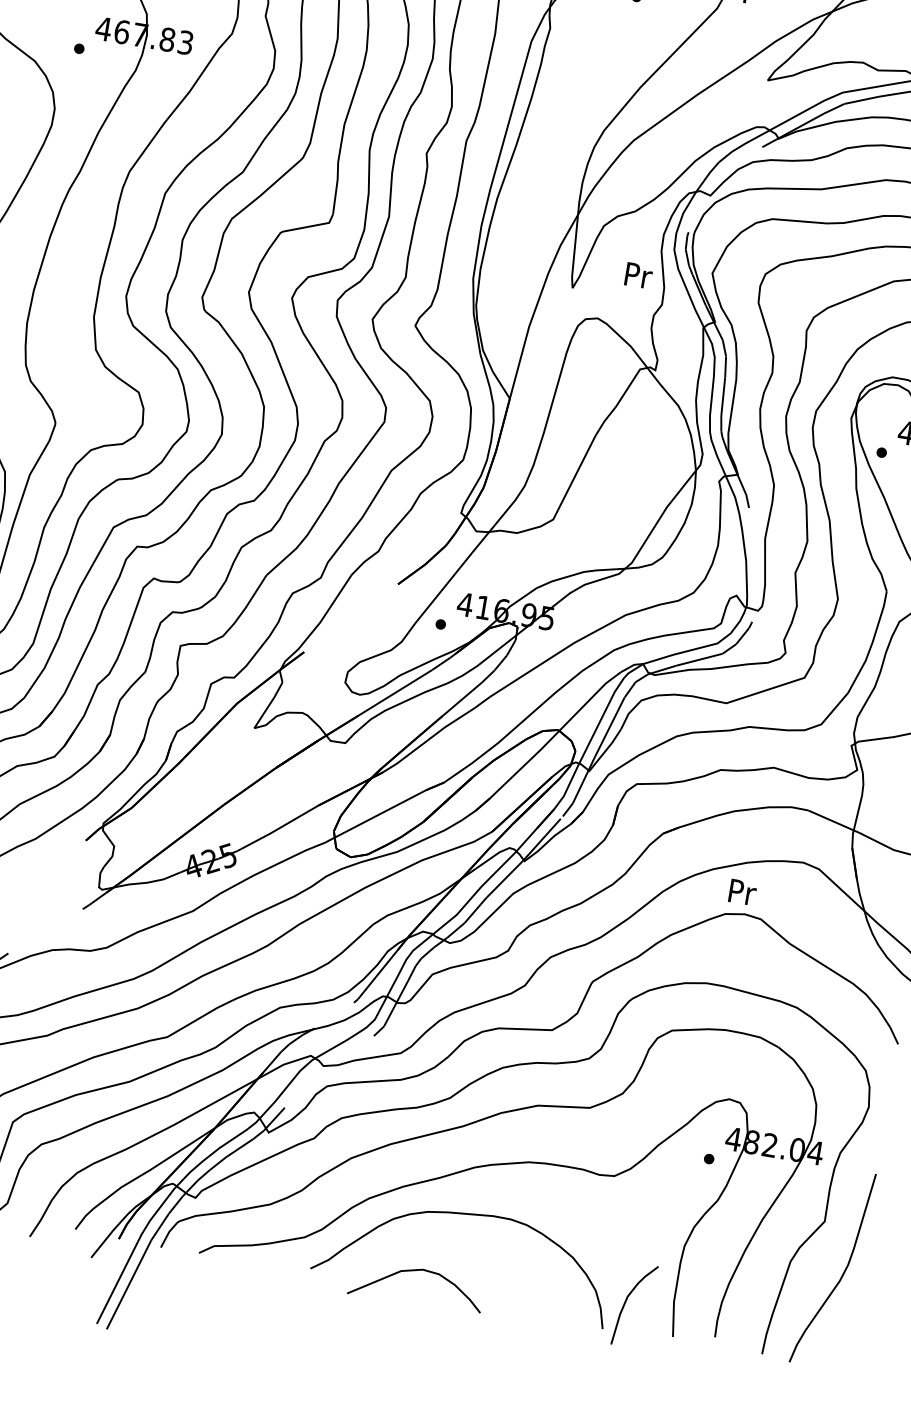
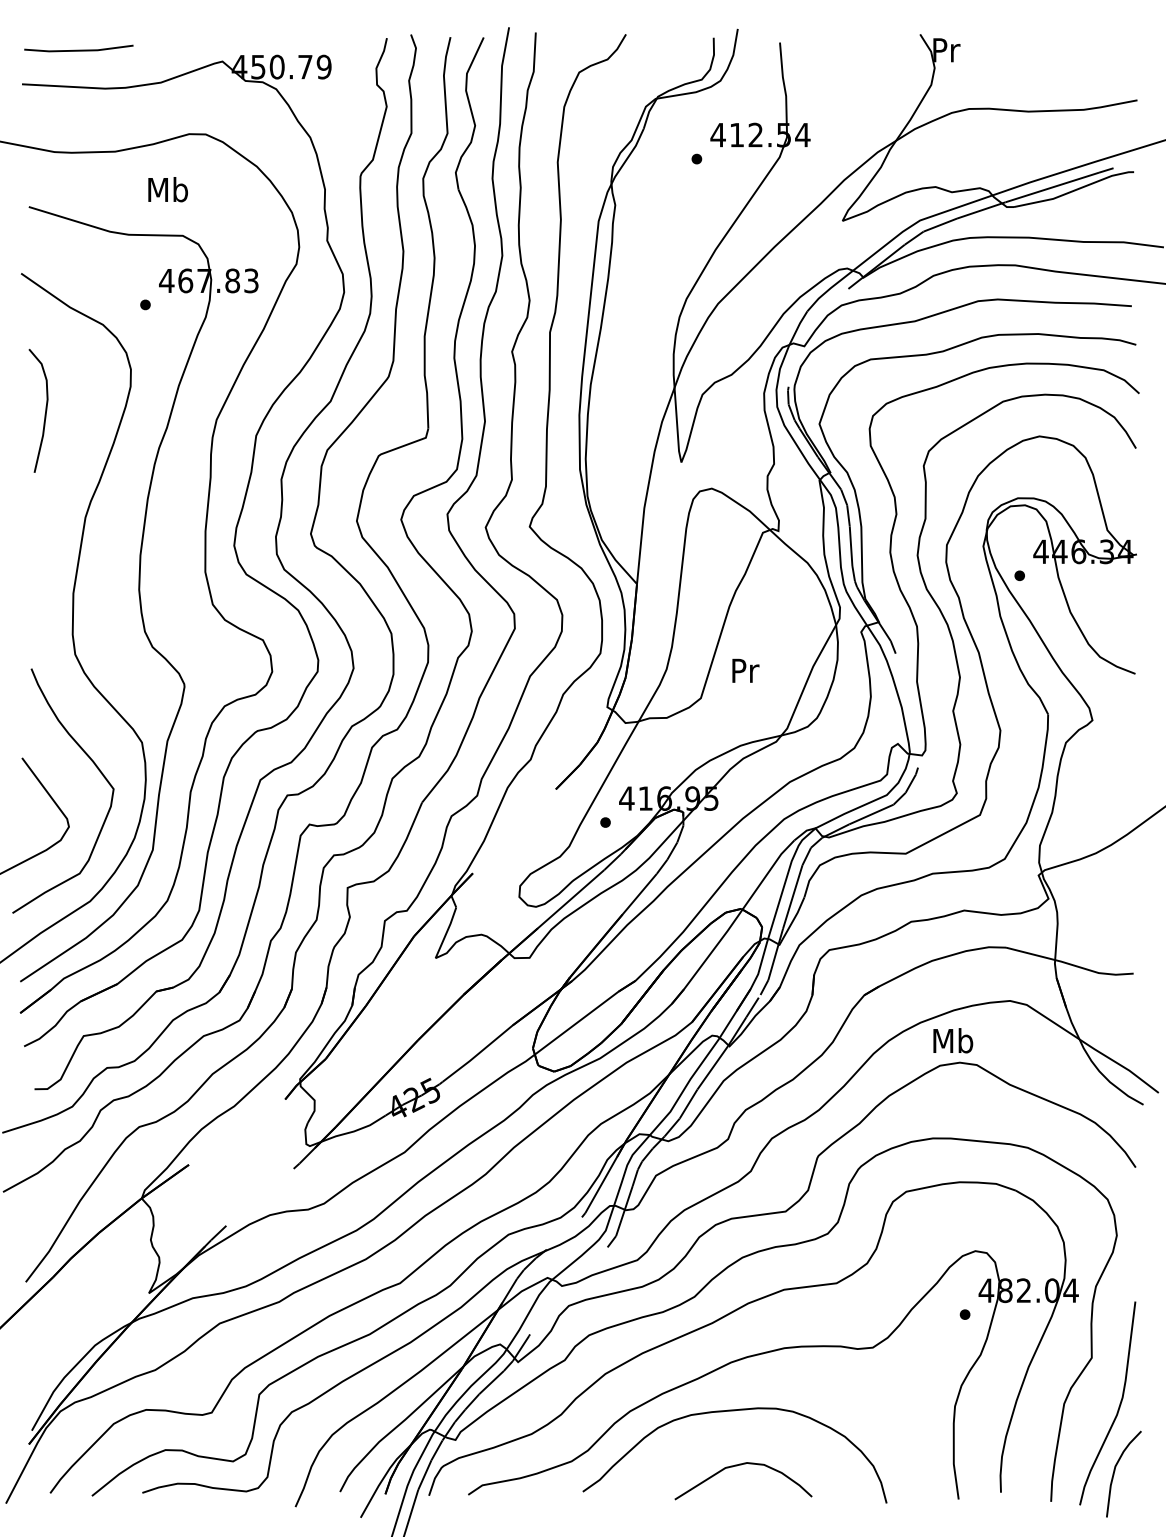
text: (638, 275) -> (745, 670), moved
text: (742, 891) -> (953, 1040), Pr -> Mb
curve: (417, 1271) -> (741, 1465), moved
curve: (627, 1301) -> (1115, 1471), moved

